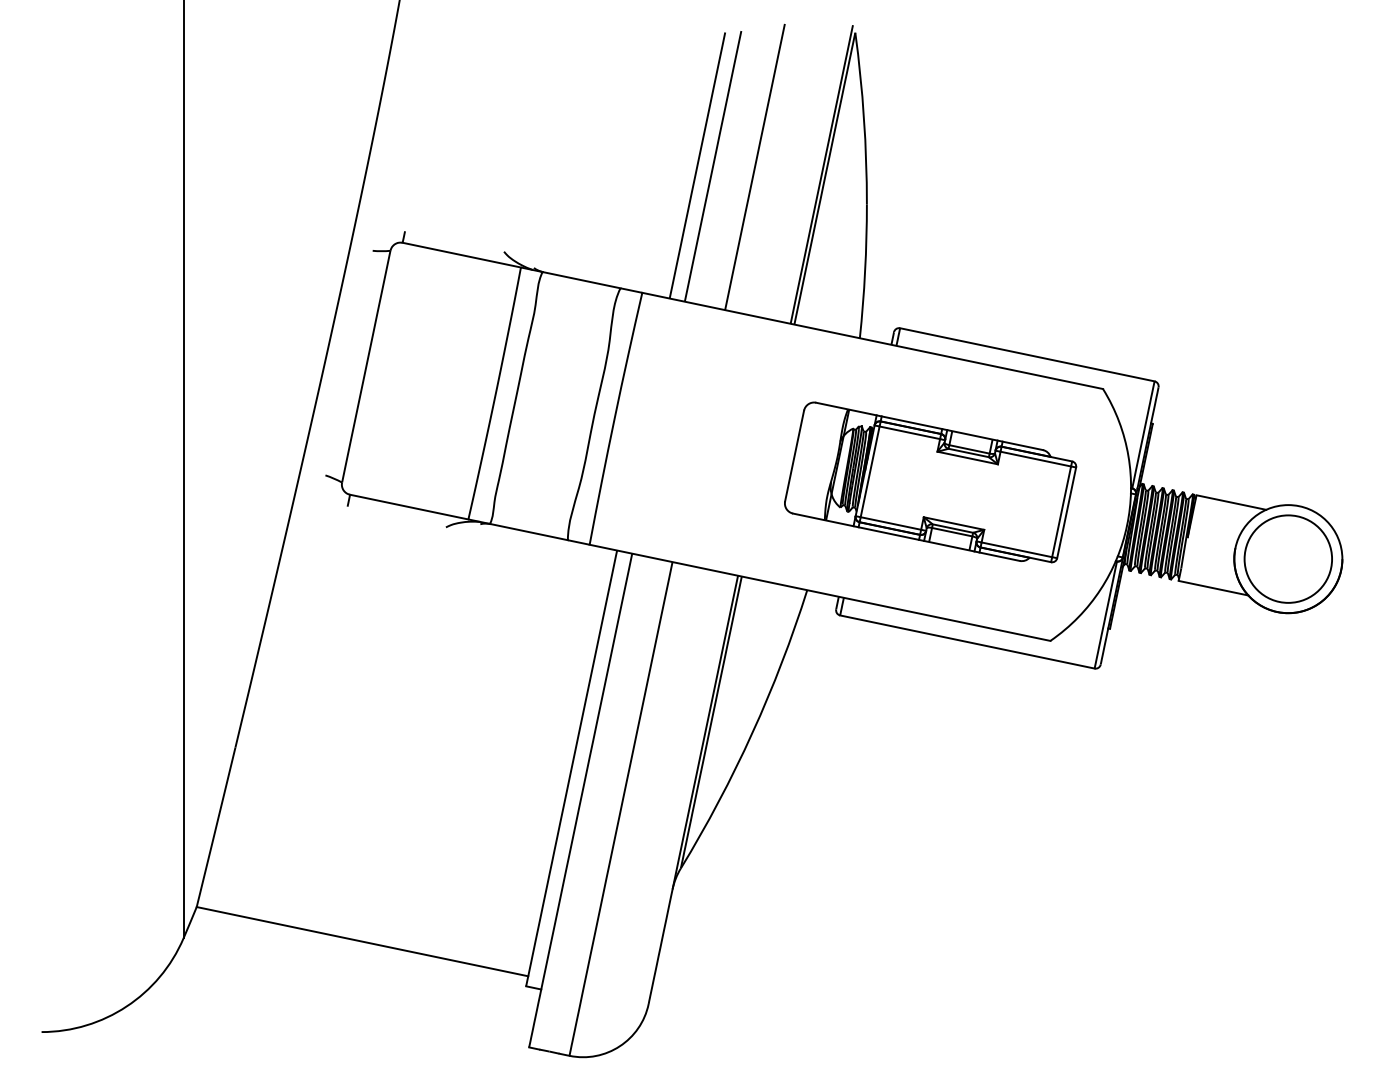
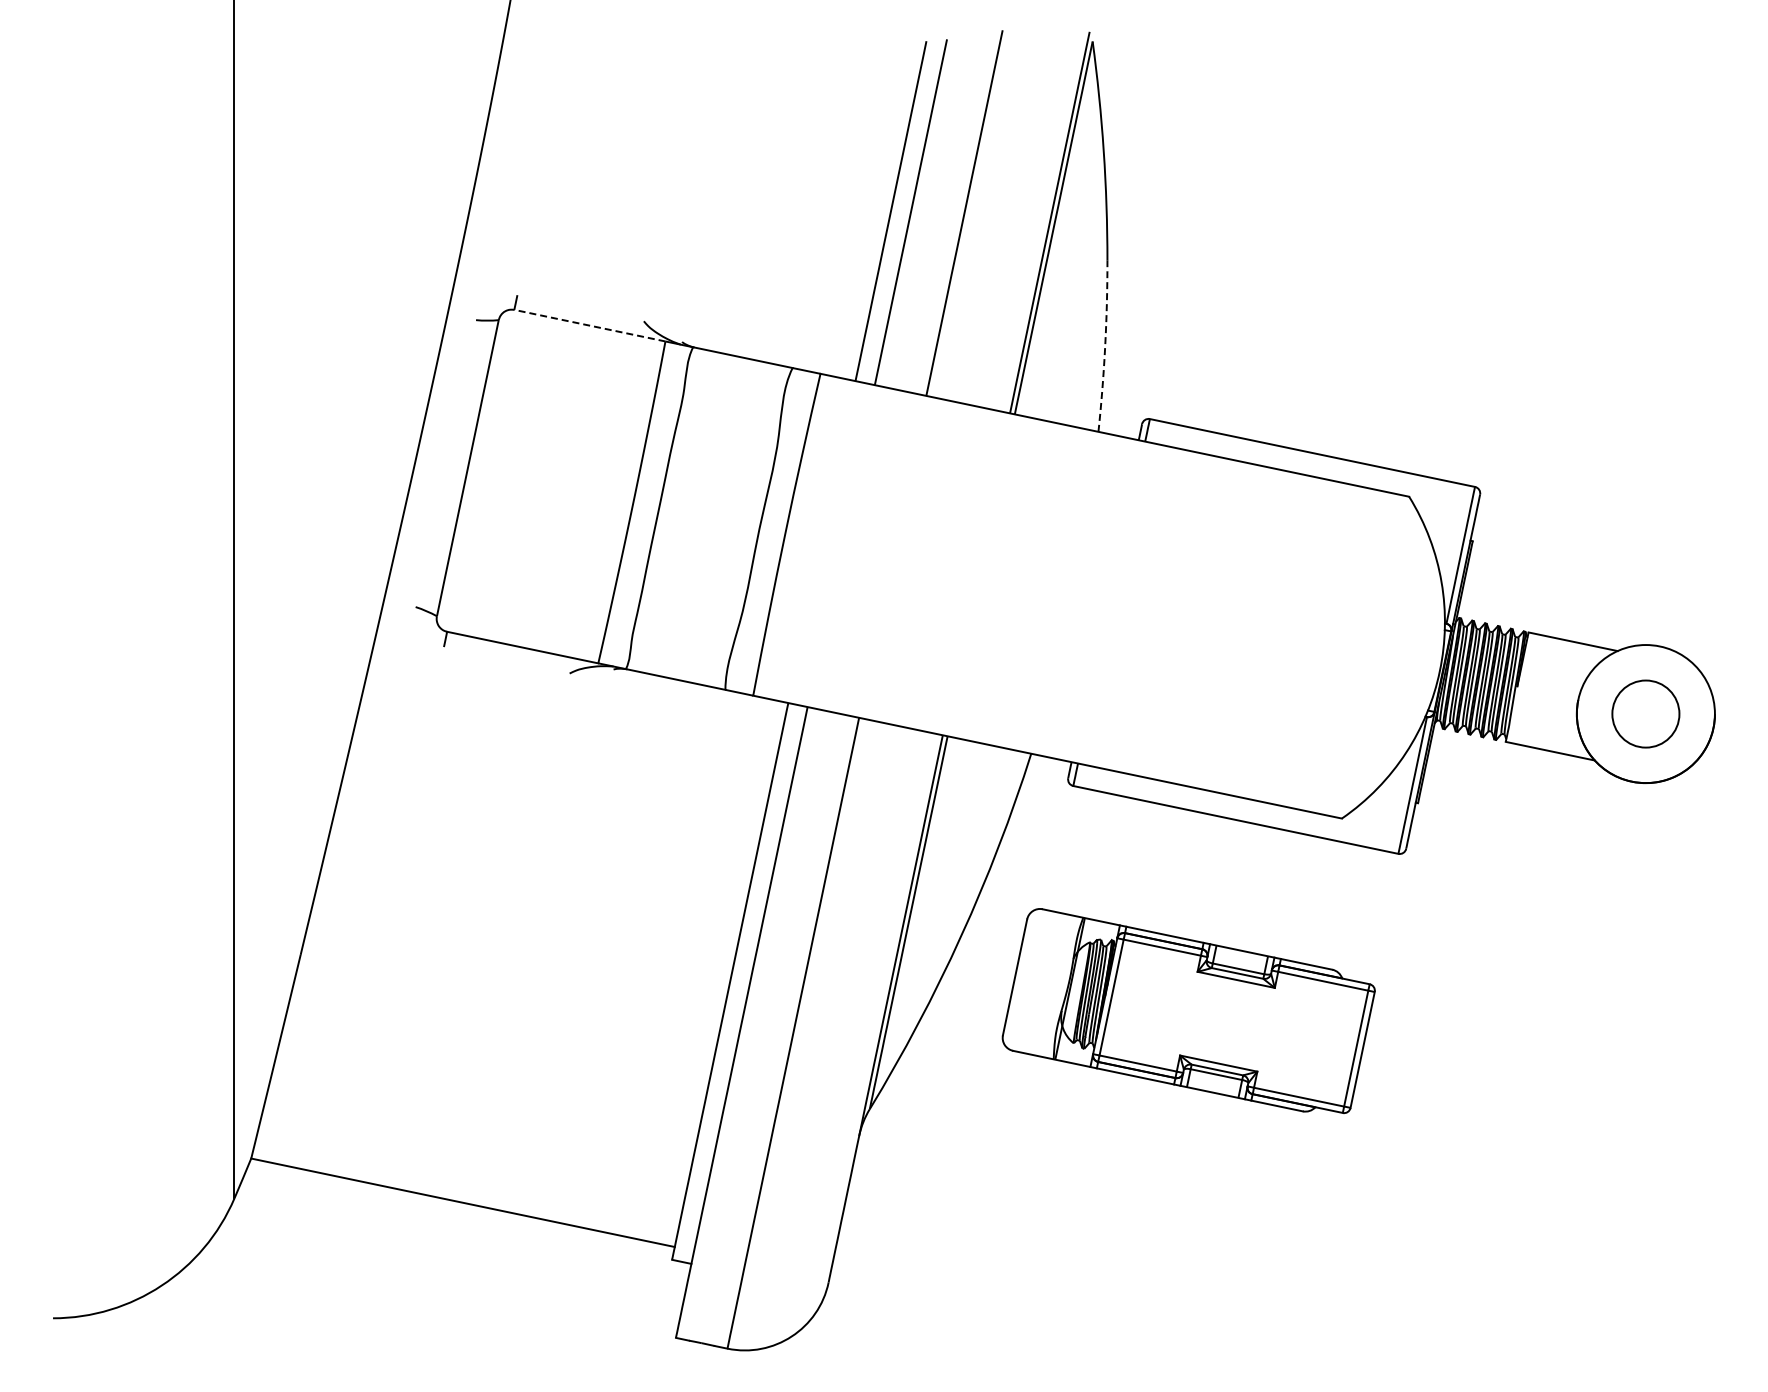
line: (461, 255) -> (589, 325), solid -> dashed
arc: (865, 271) -> (1105, 346), solid -> dashed
part: (930, 481) -> (1188, 1010), moved
circle: (1288, 558) -> (1645, 713), size x0.6

